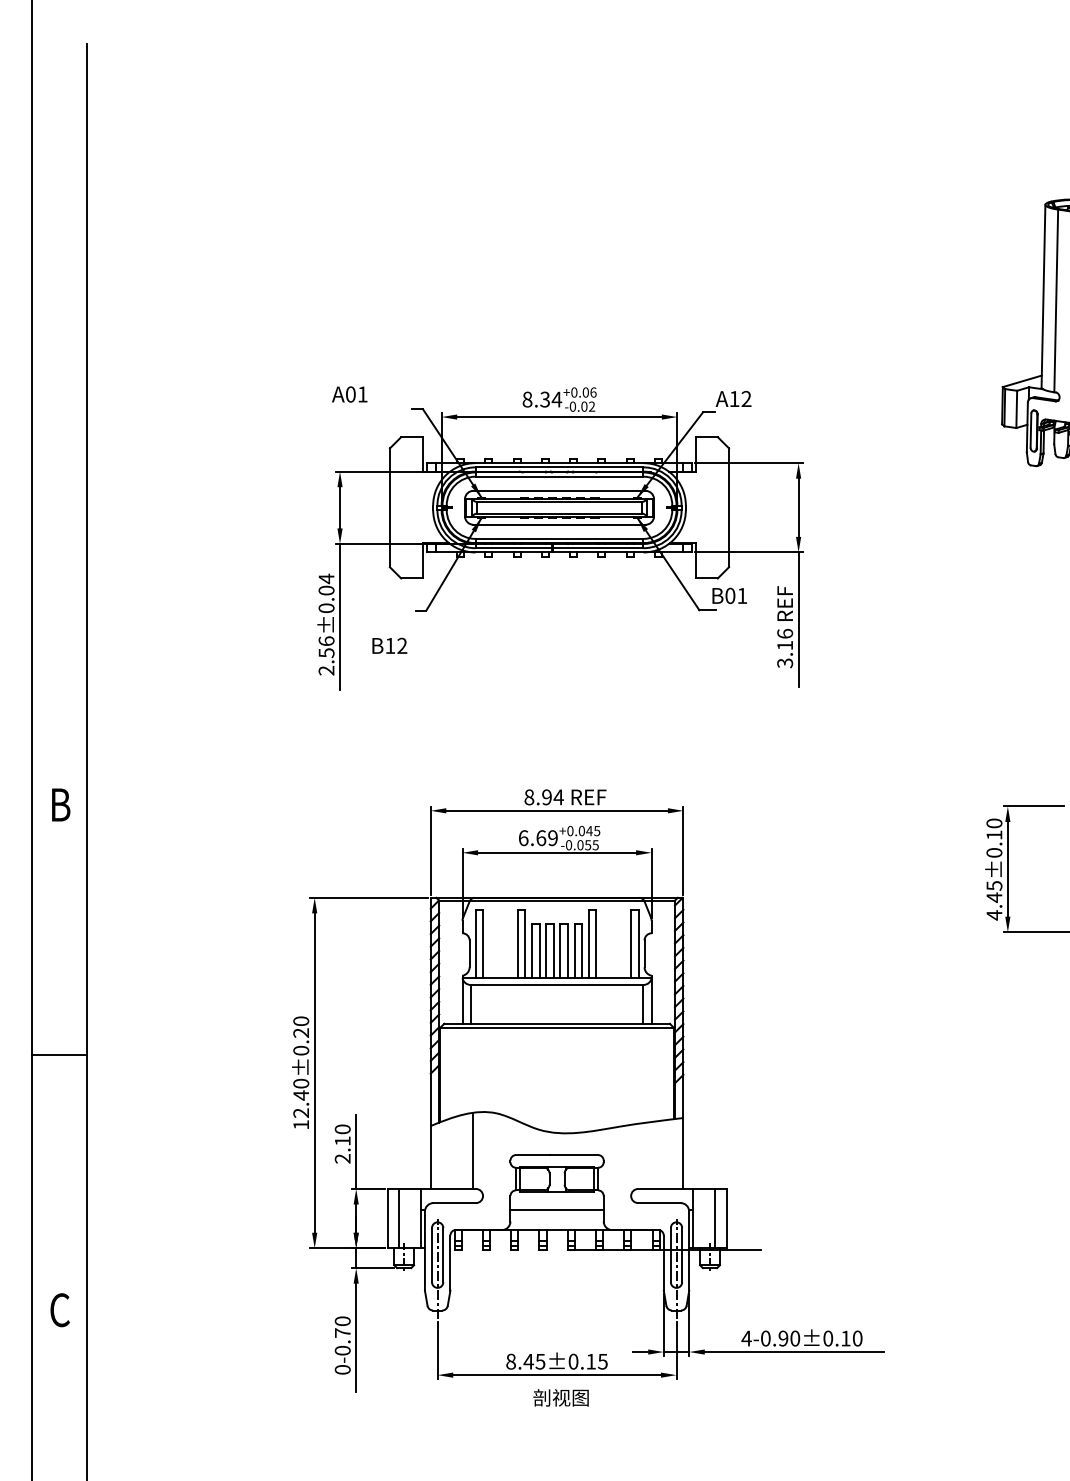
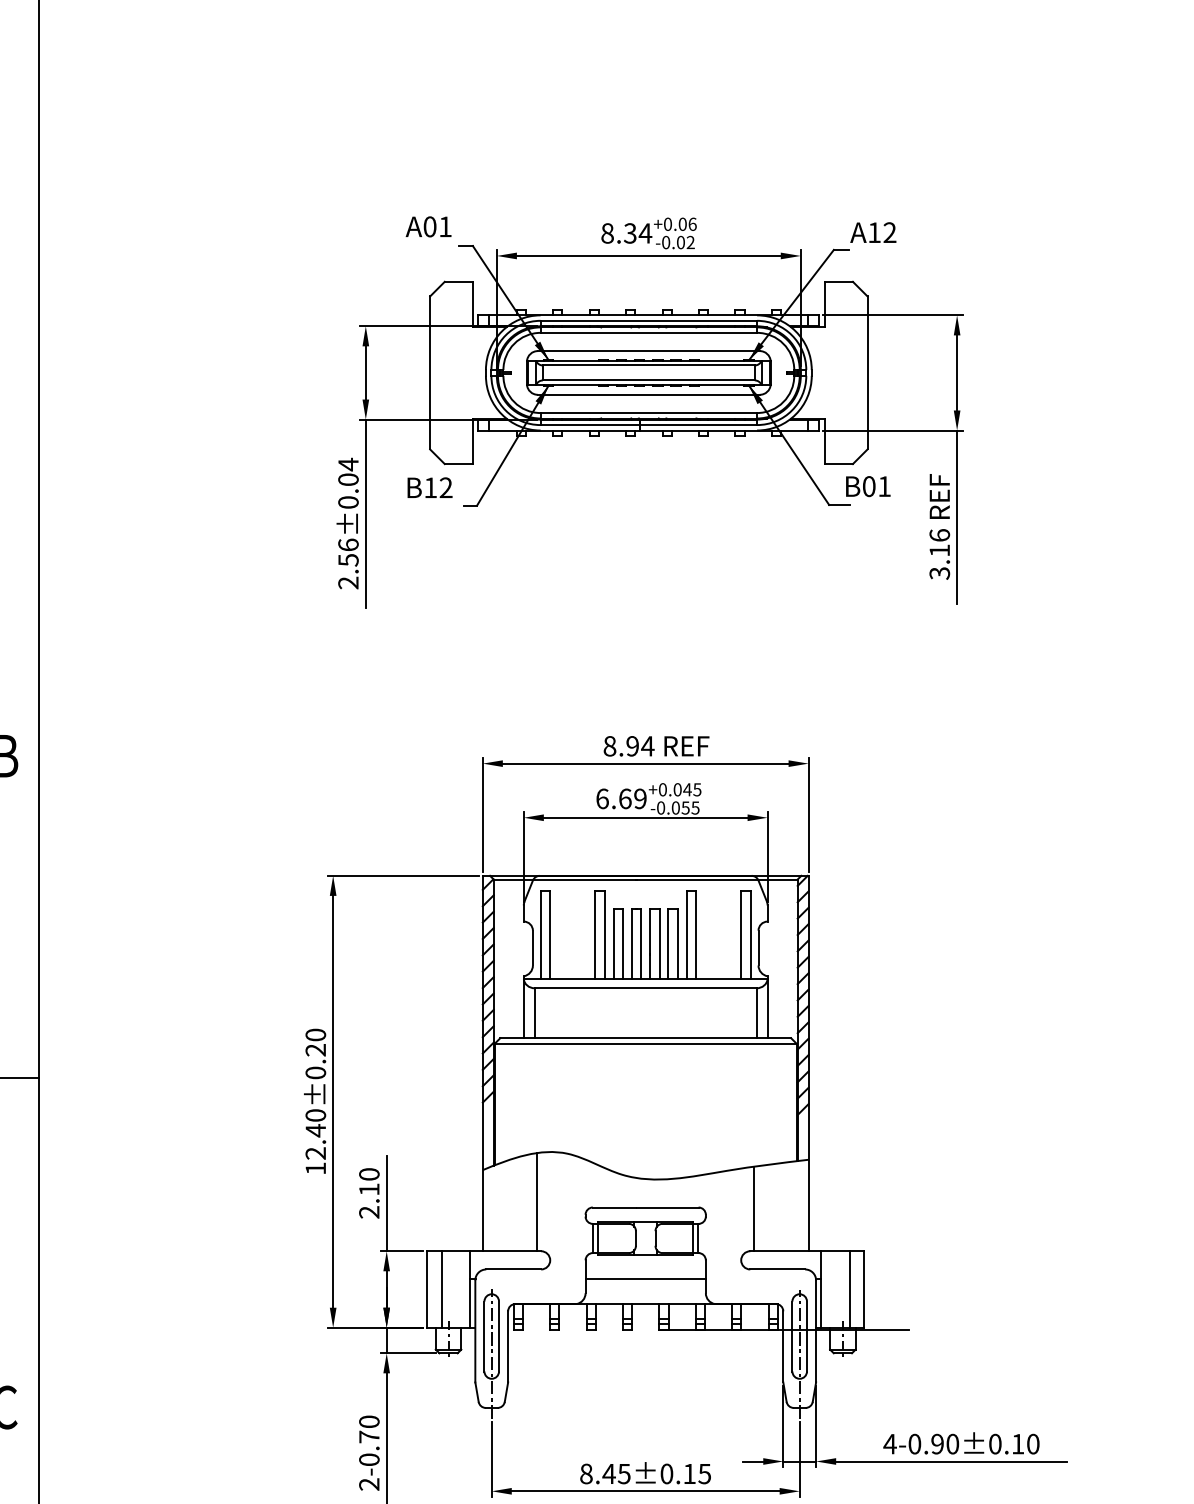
text: (349, 394) -> (428, 226), moved
text: (389, 645) -> (429, 487), moved
line: (641, 1155) -> (754, 1208), added
text: (342, 1369) -> (369, 1484), 0-0.70 -> 2-0.70

